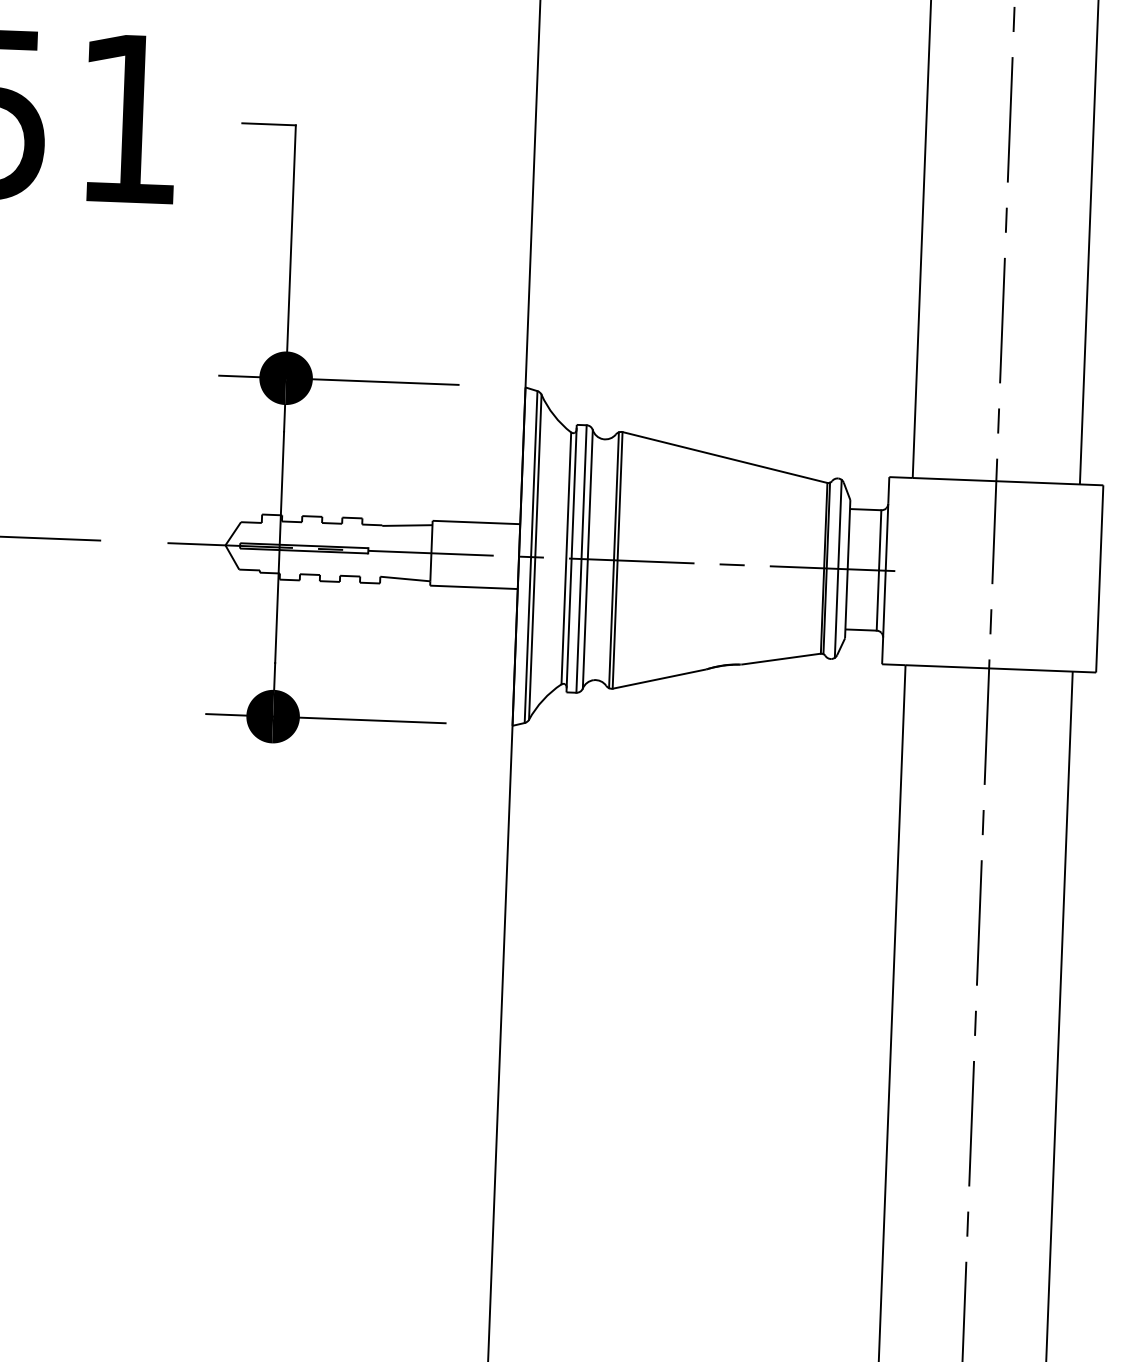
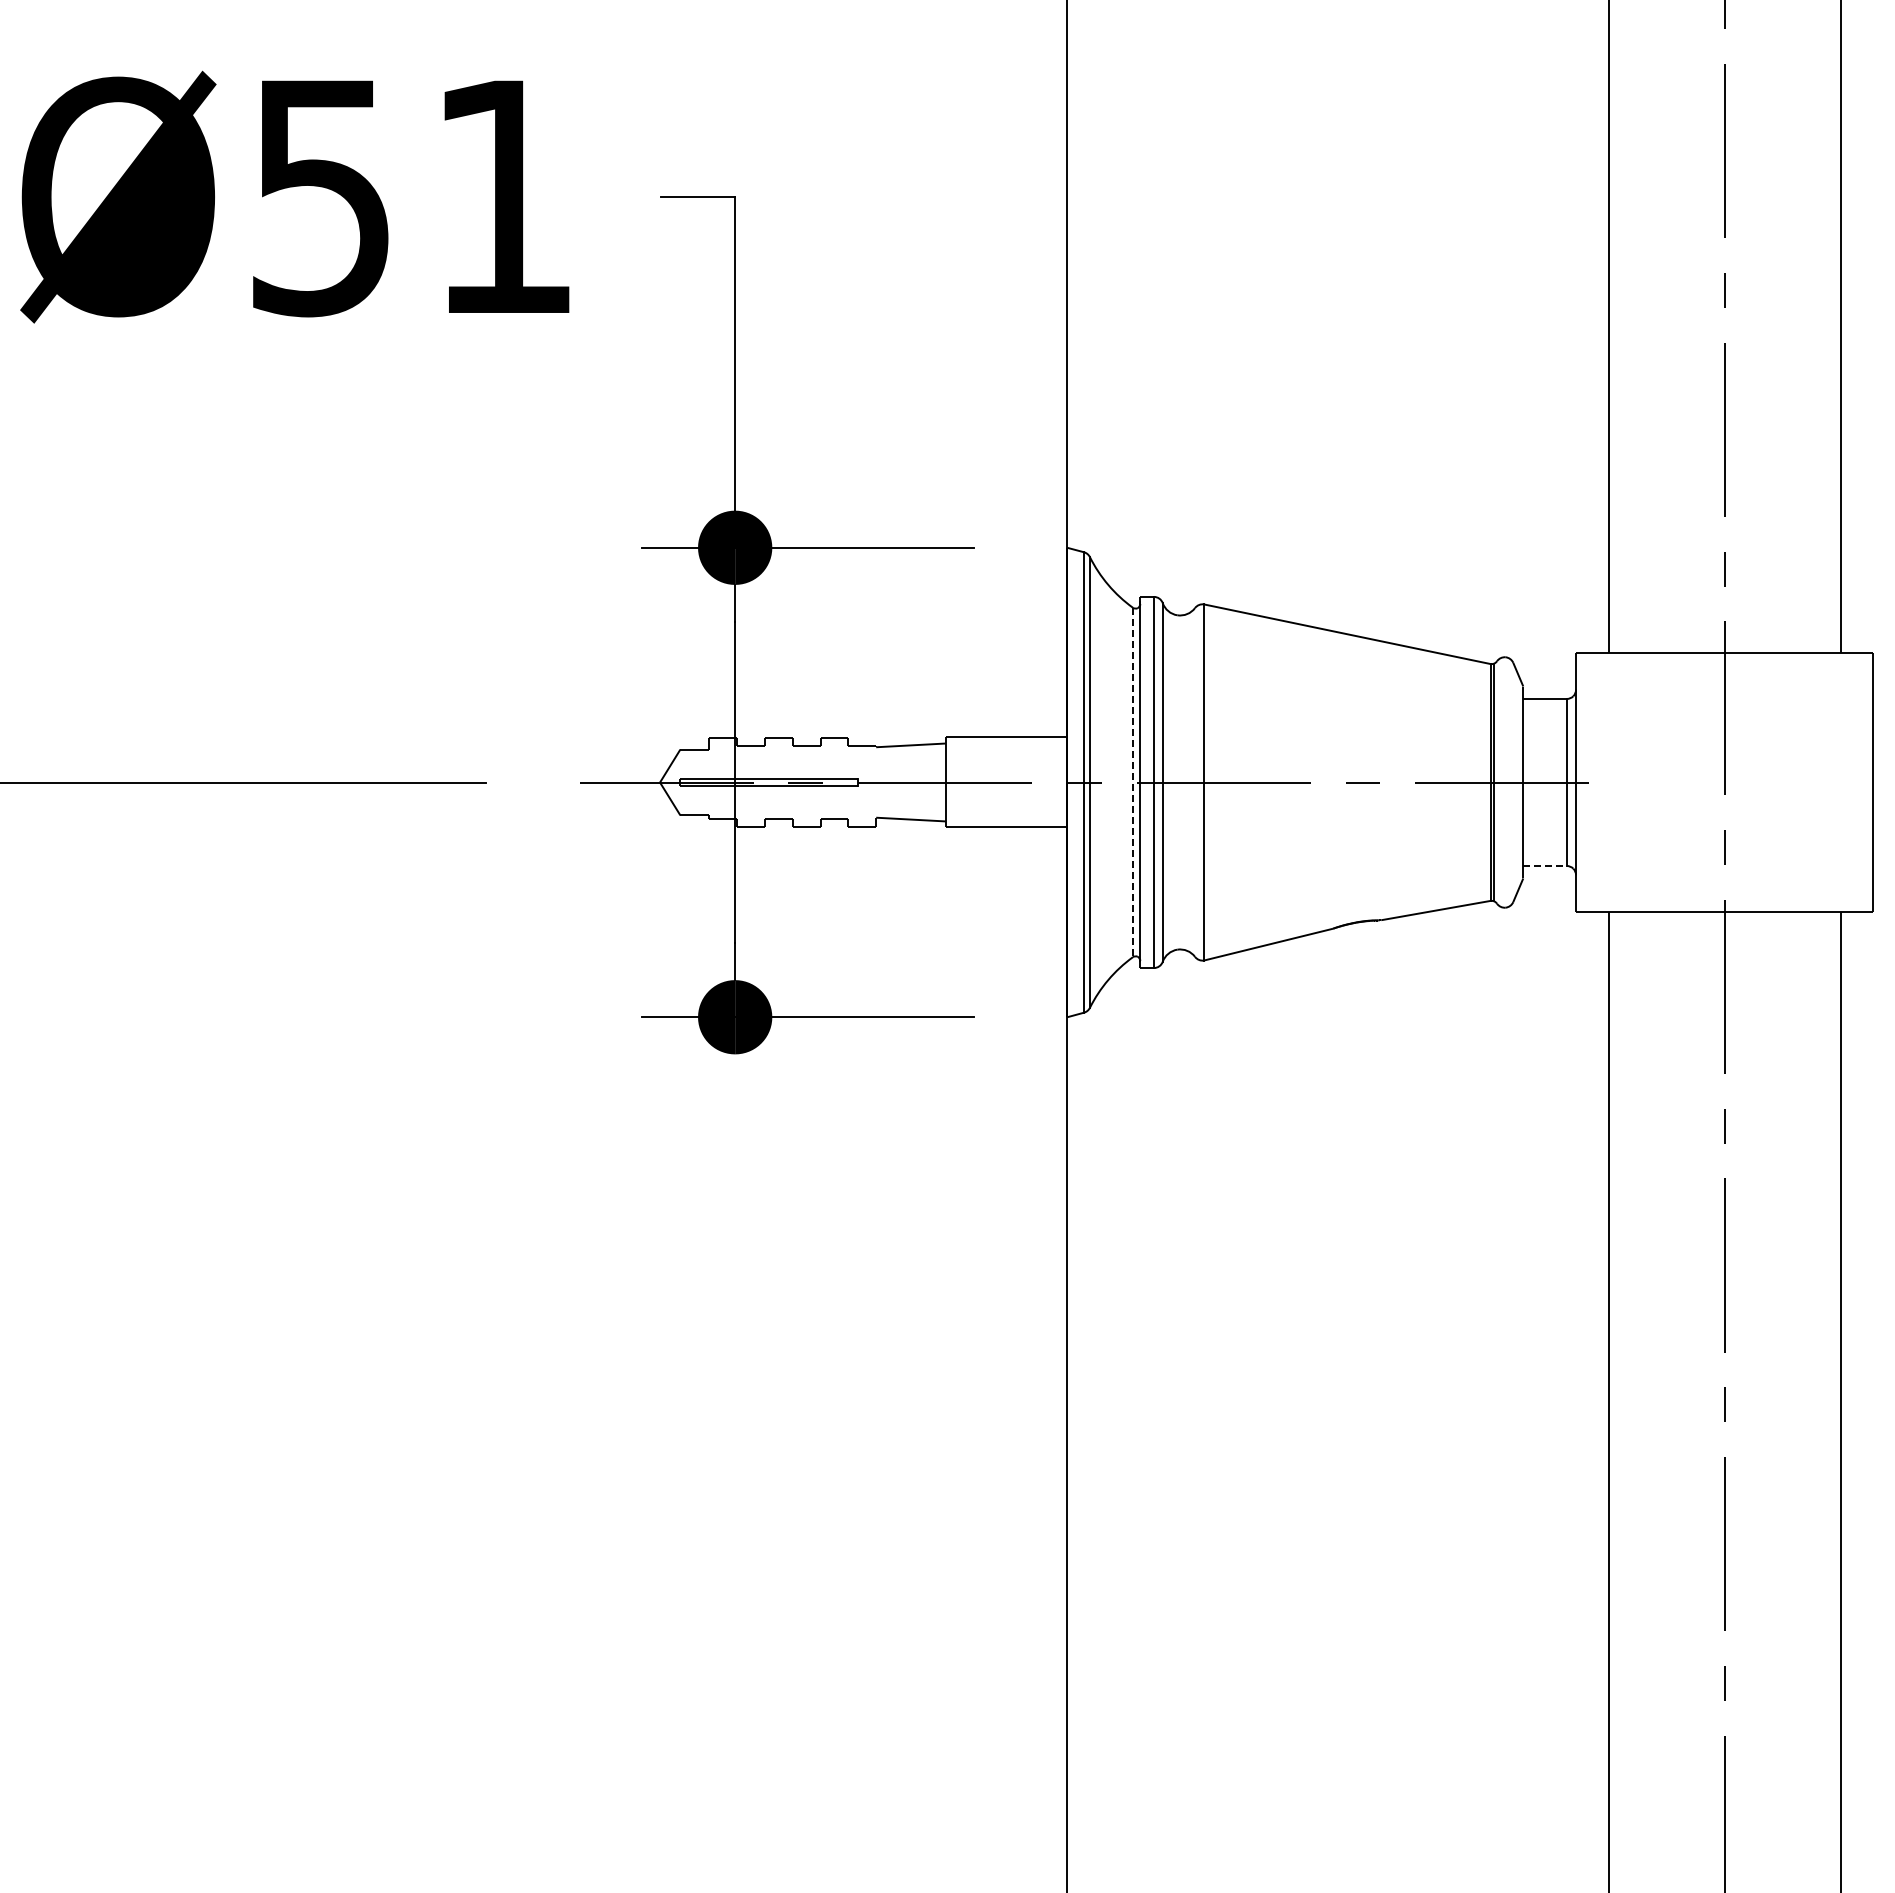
line: (566, 558) -> (1132, 782), solid -> dashed
line: (614, 560) -> (1199, 782), removed
line: (838, 568) -> (1510, 782), removed
line: (861, 630) -> (1545, 866), solid -> dashed

